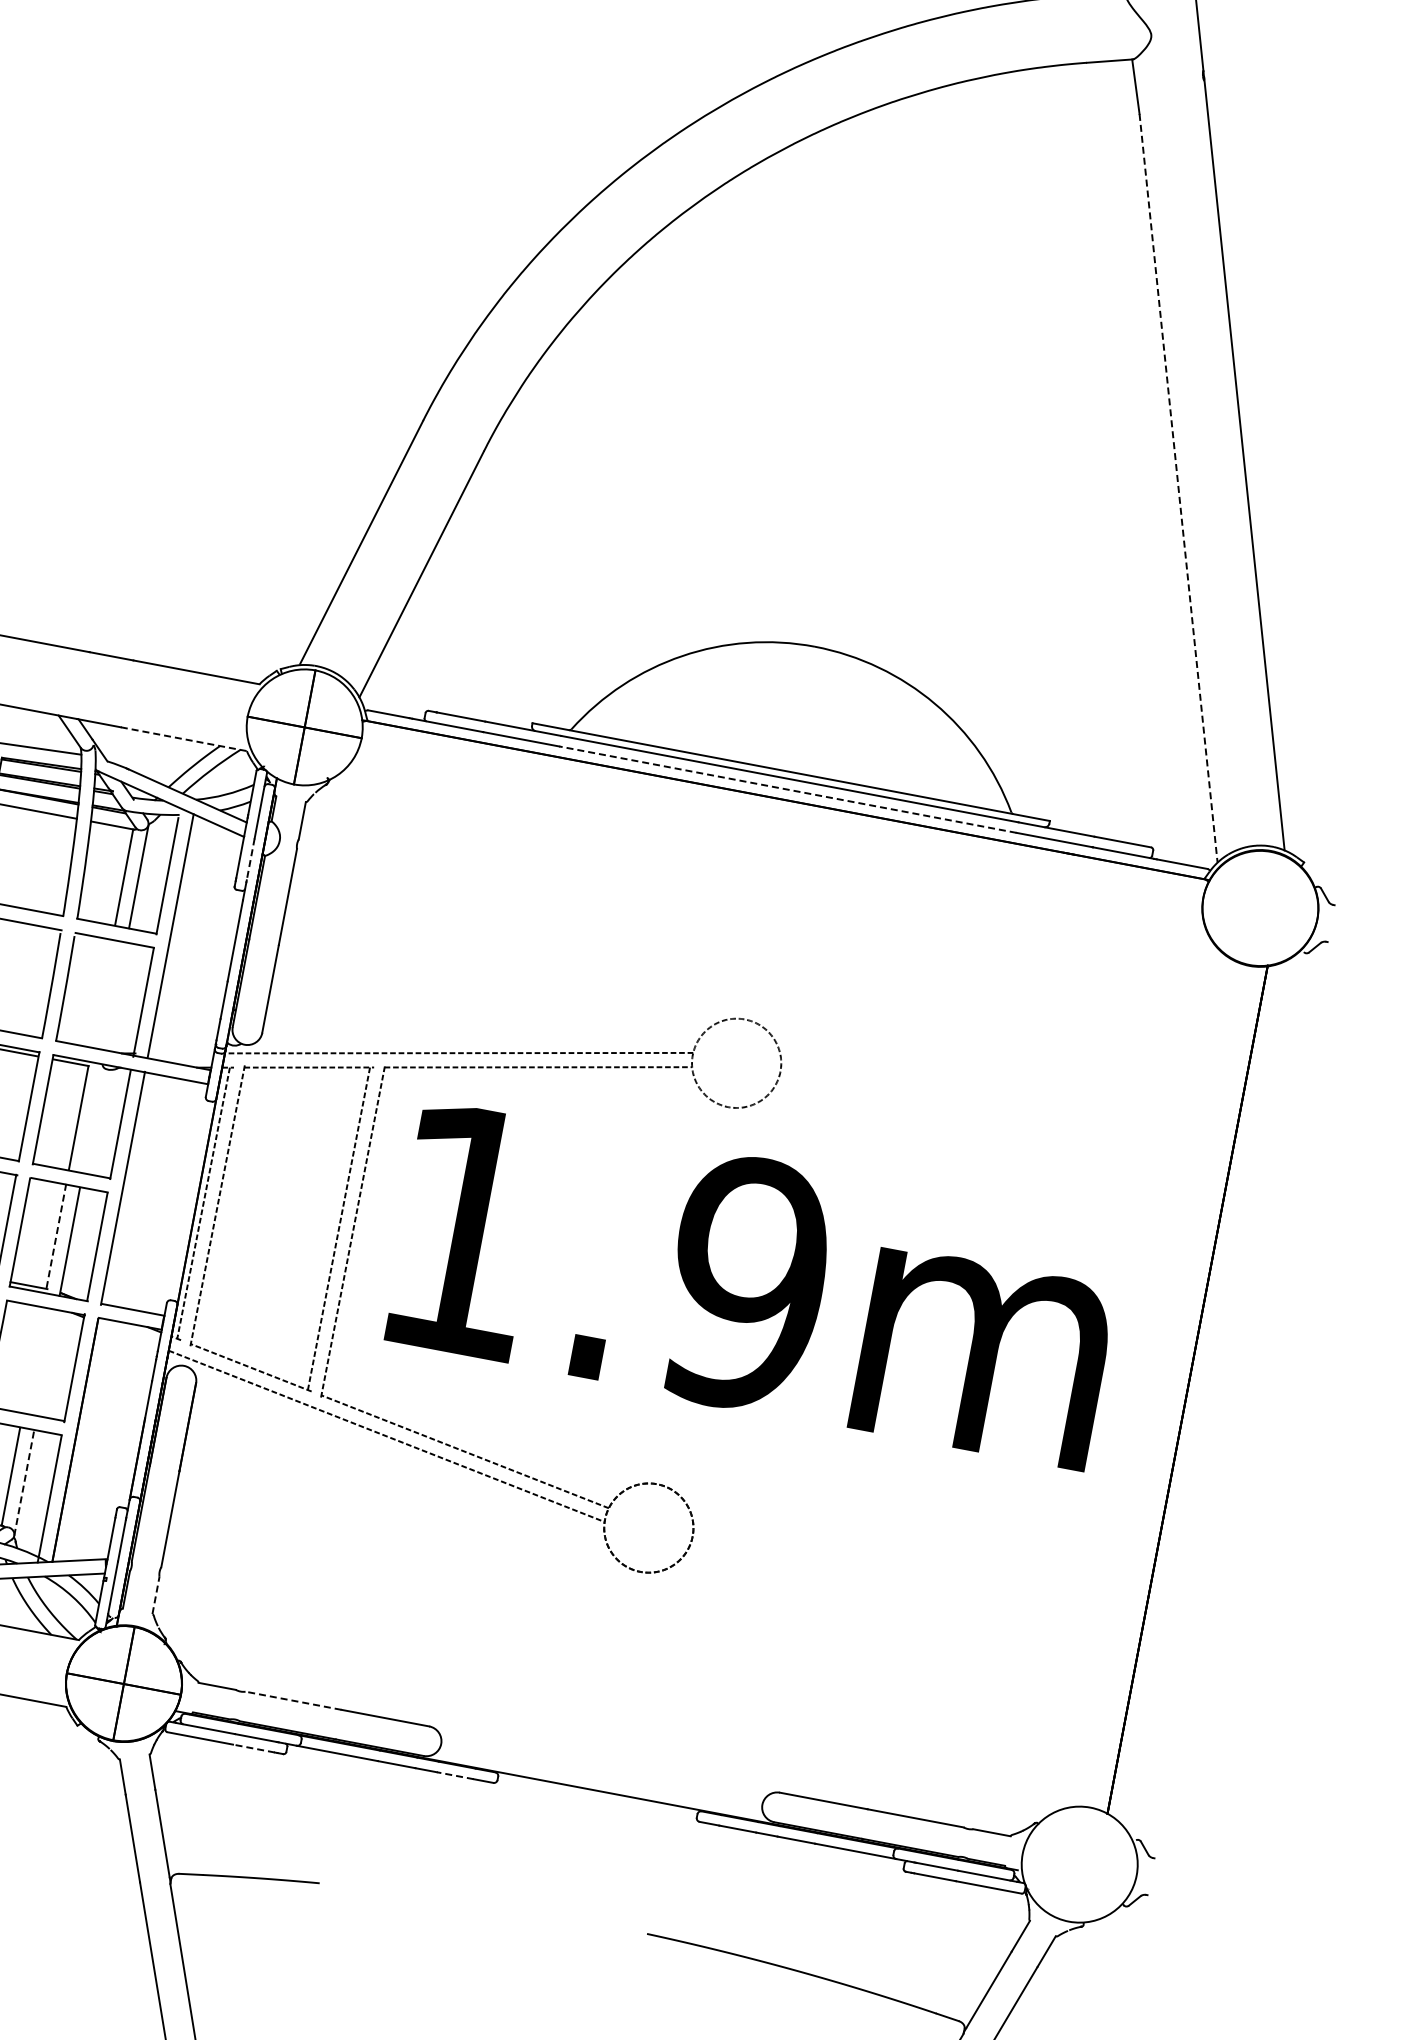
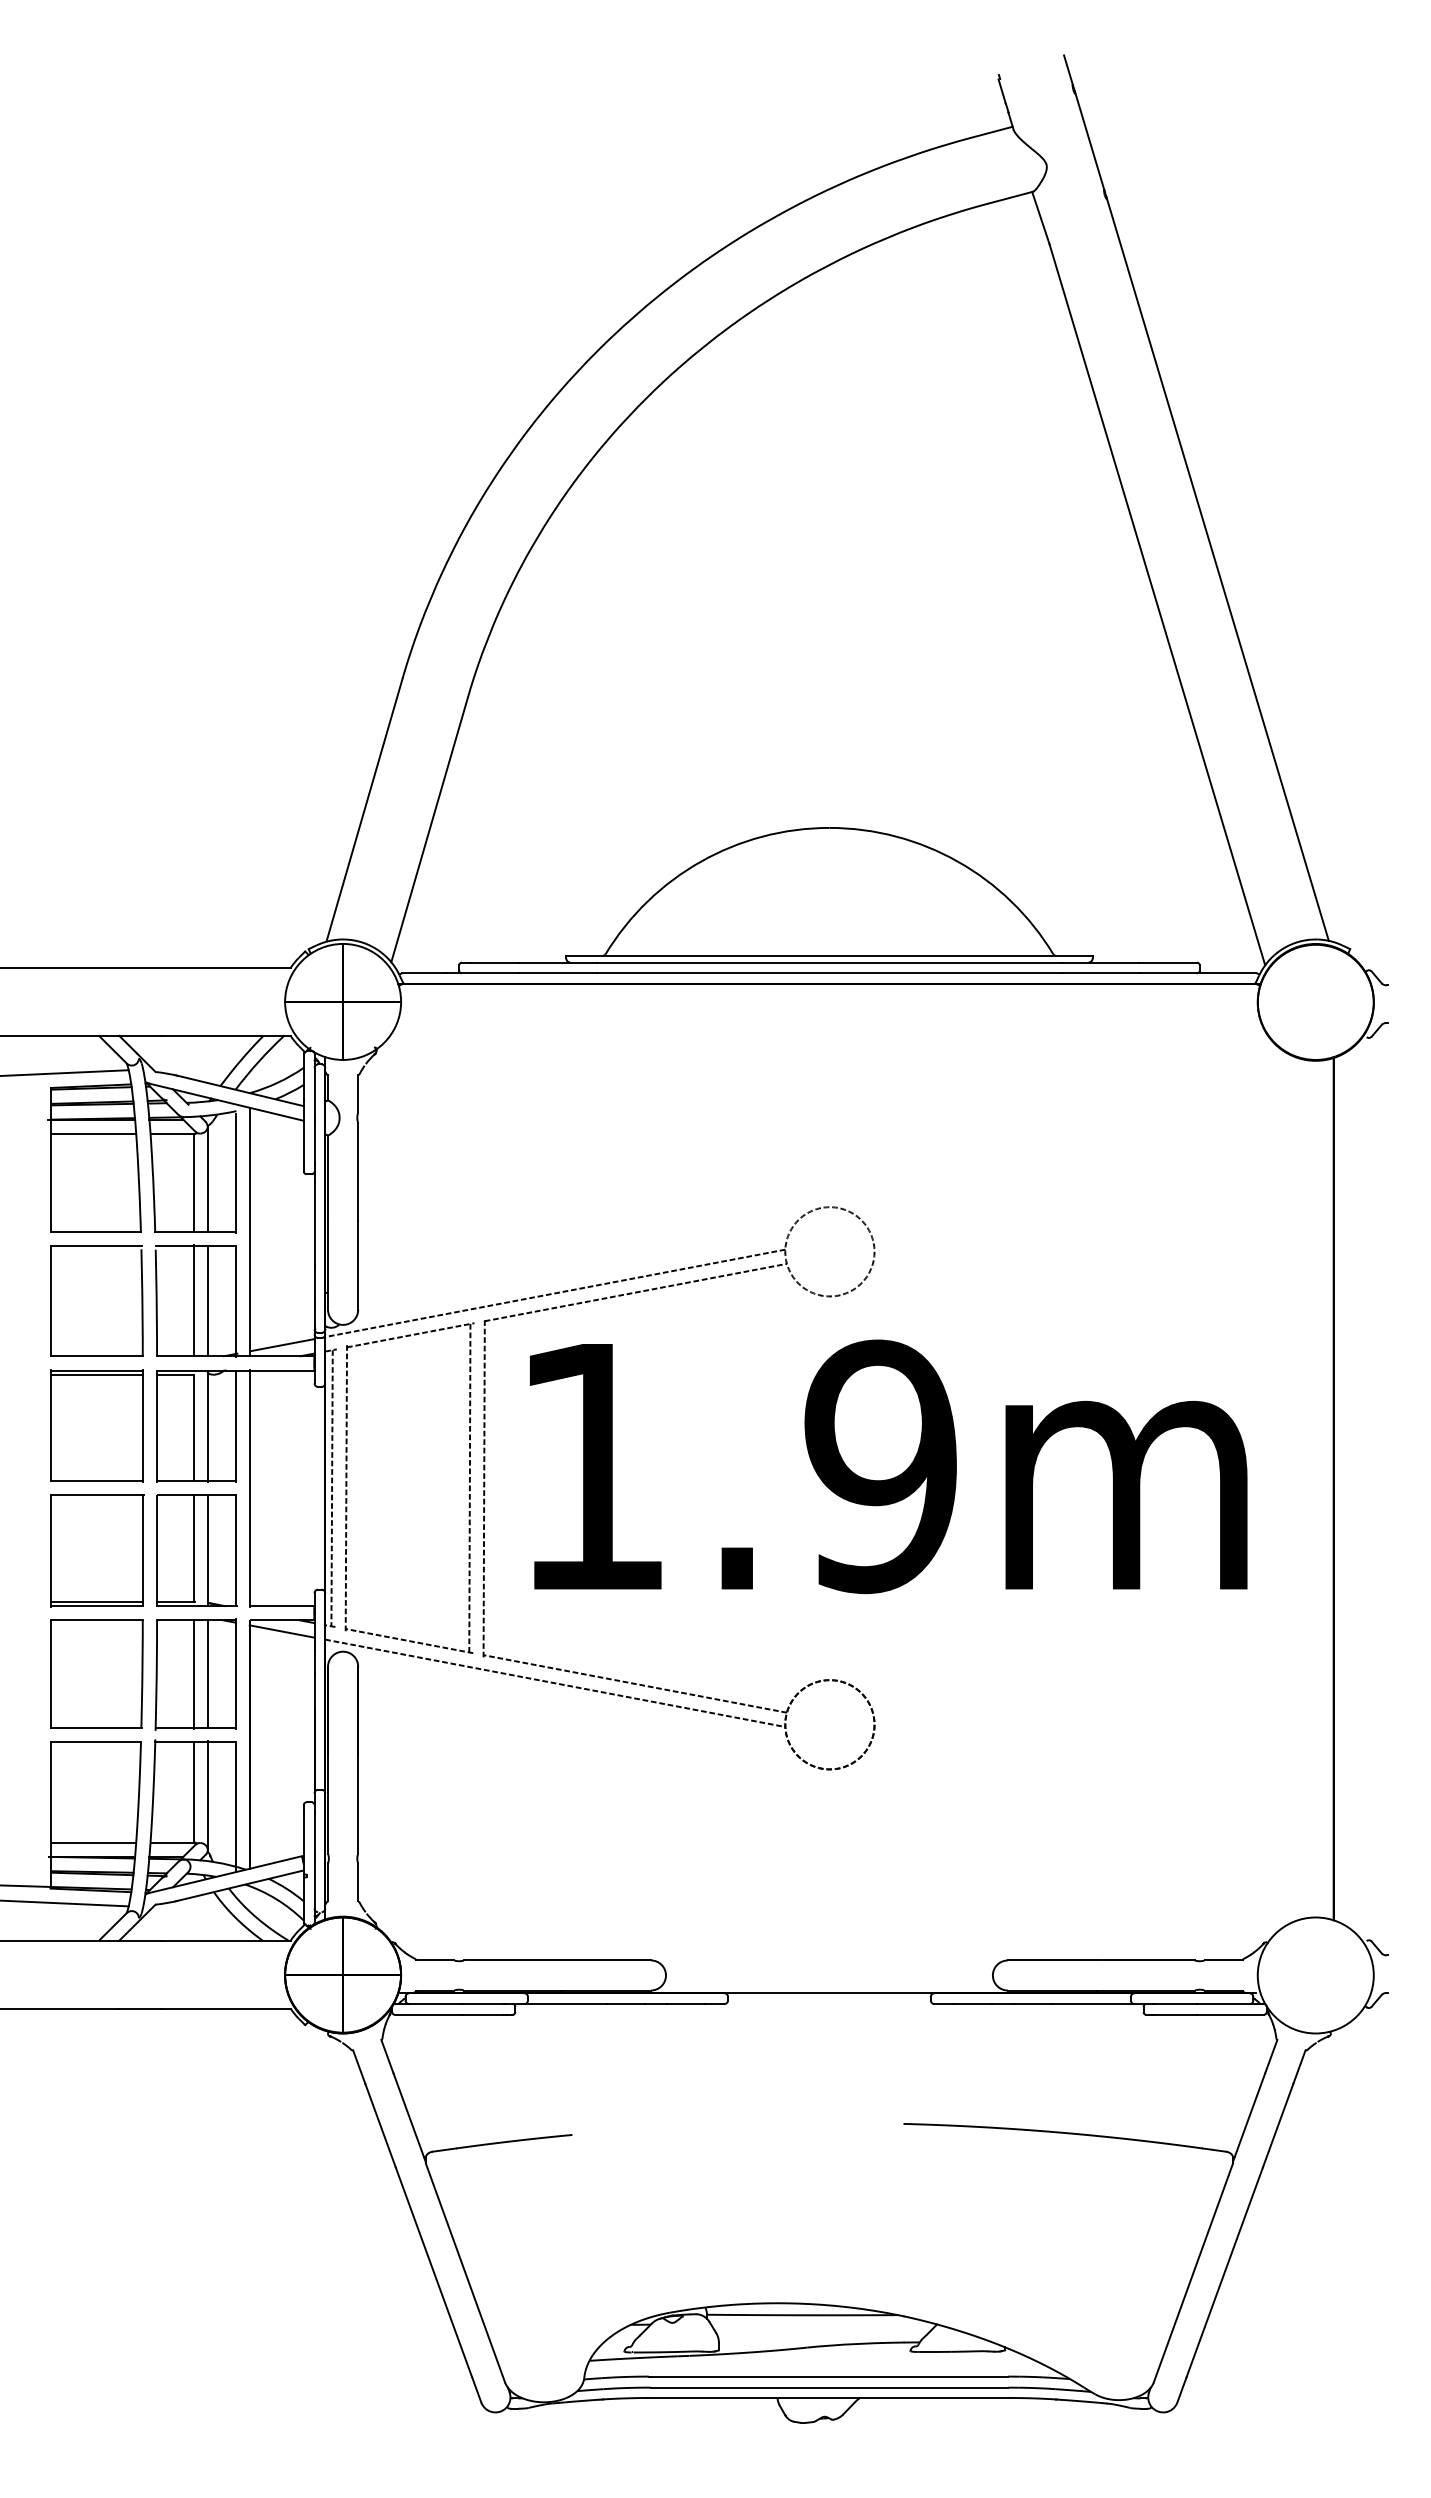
line: (1178, 489) -> (1157, 605), dashed -> solid
line: (184, 738) -> (227, 1035), dashed -> solid
line: (787, 789) -> (829, 973), dashed -> solid
line: (250, 860) -> (314, 1142), dashed -> solid
line: (102, 993) -> (193, 1300), added
line: (115, 996) -> (207, 1301), added
line: (181, 1053) -> (282, 1345), added
line: (92, 1120) -> (207, 1427), added
line: (56, 1236) -> (193, 1548), dashed -> solid
line: (127, 1334) -> (281, 1631), added
line: (32, 1360) -> (193, 1674), added
line: (46, 1362) -> (207, 1673), added
line: (24, 1482) -> (207, 1795), dashed -> solid
line: (156, 1595) -> (358, 1882), dashed -> solid
line: (293, 1700) -> (512, 1960), dashed -> solid
line: (253, 1748) -> (482, 2014), dashed -> solid
line: (455, 1776) -> (685, 2004), dashed -> solid

